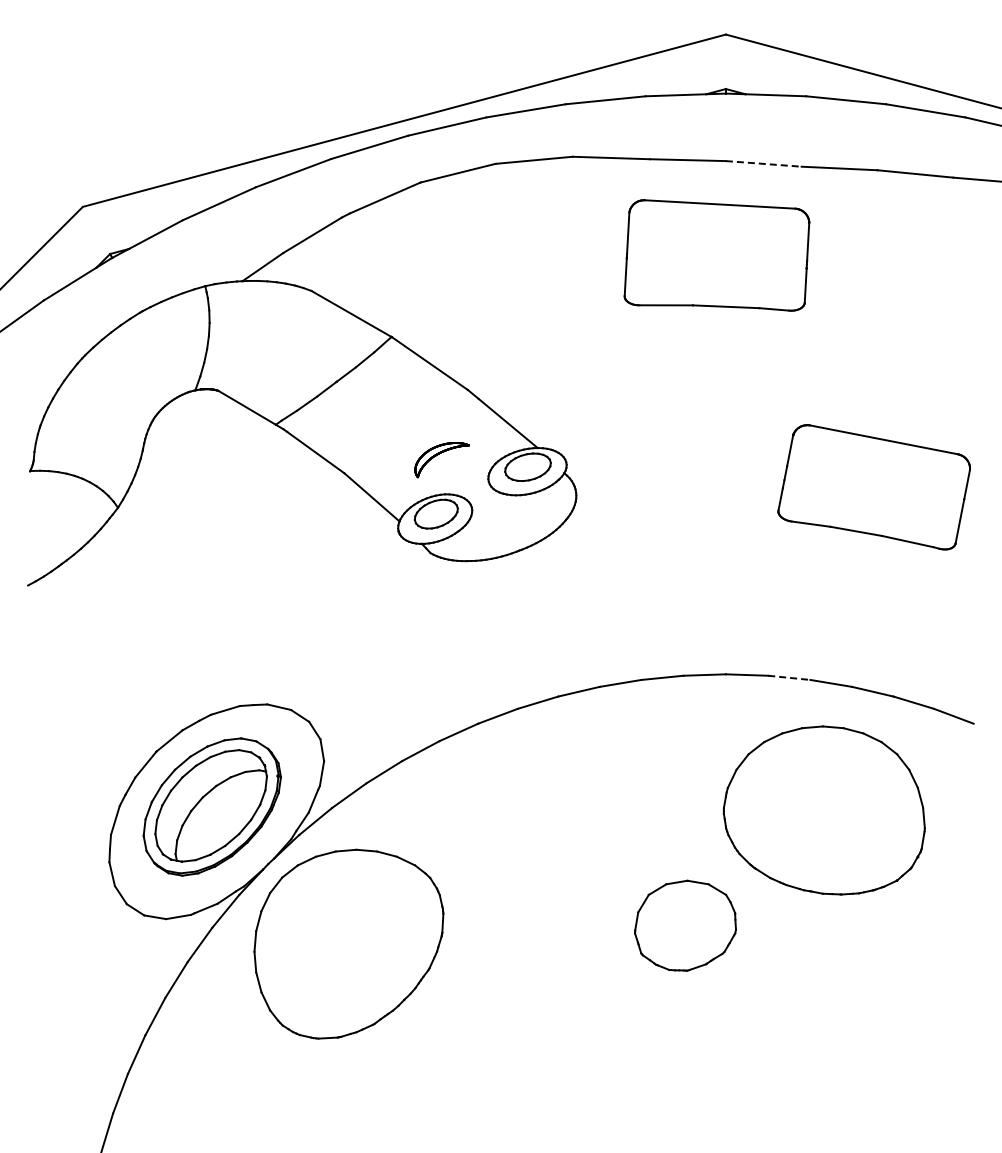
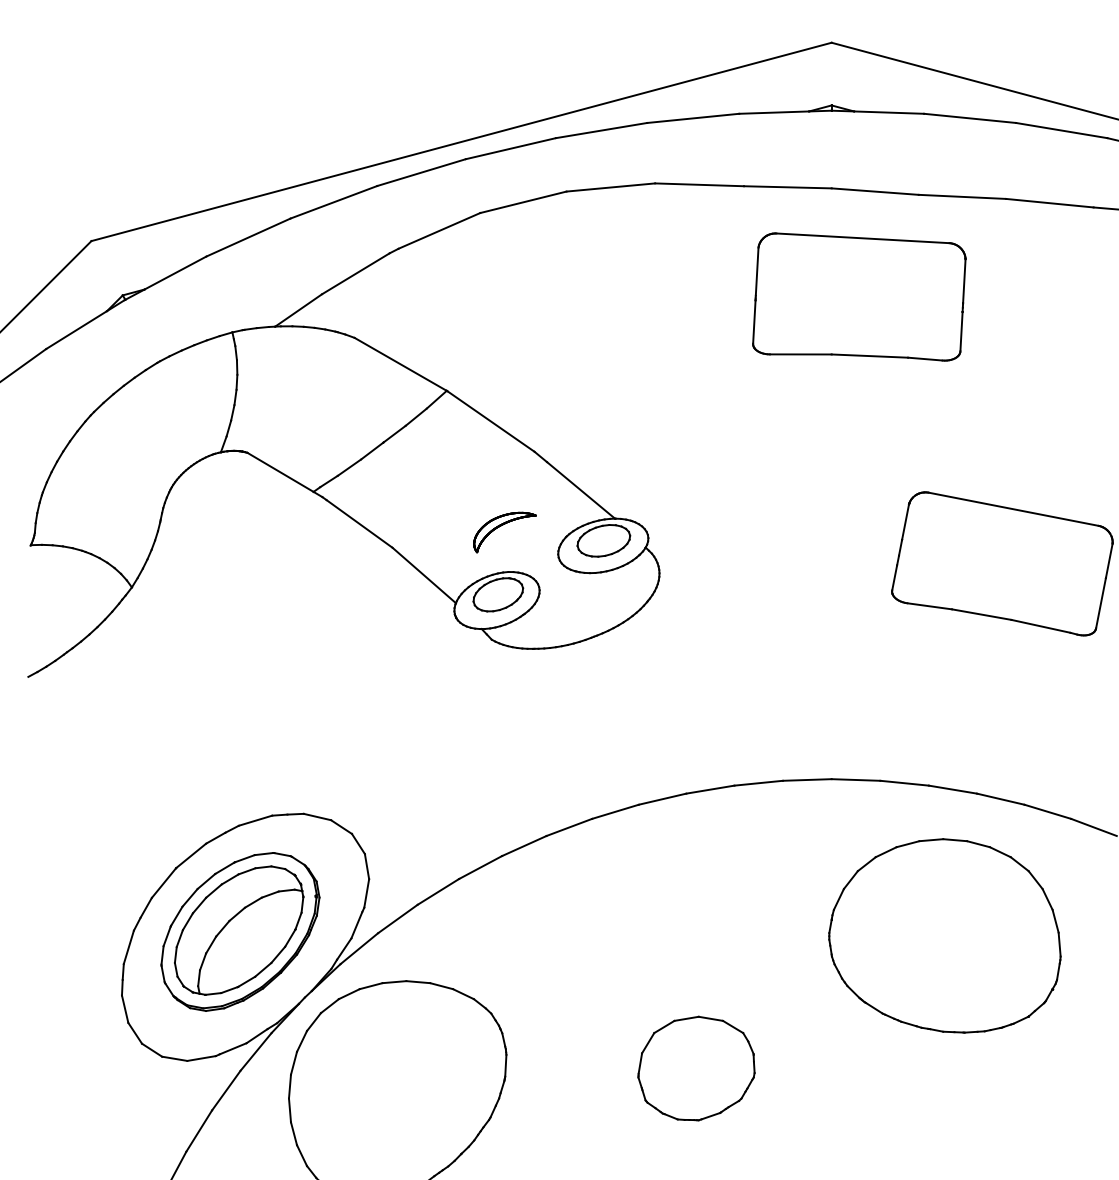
line: (763, 163) -> (874, 191), dashed -> solid
part: (716, 255) -> (858, 297), moved
line: (789, 677) -> (904, 782), dashed -> solid
part: (685, 925) -> (696, 1068), moved

